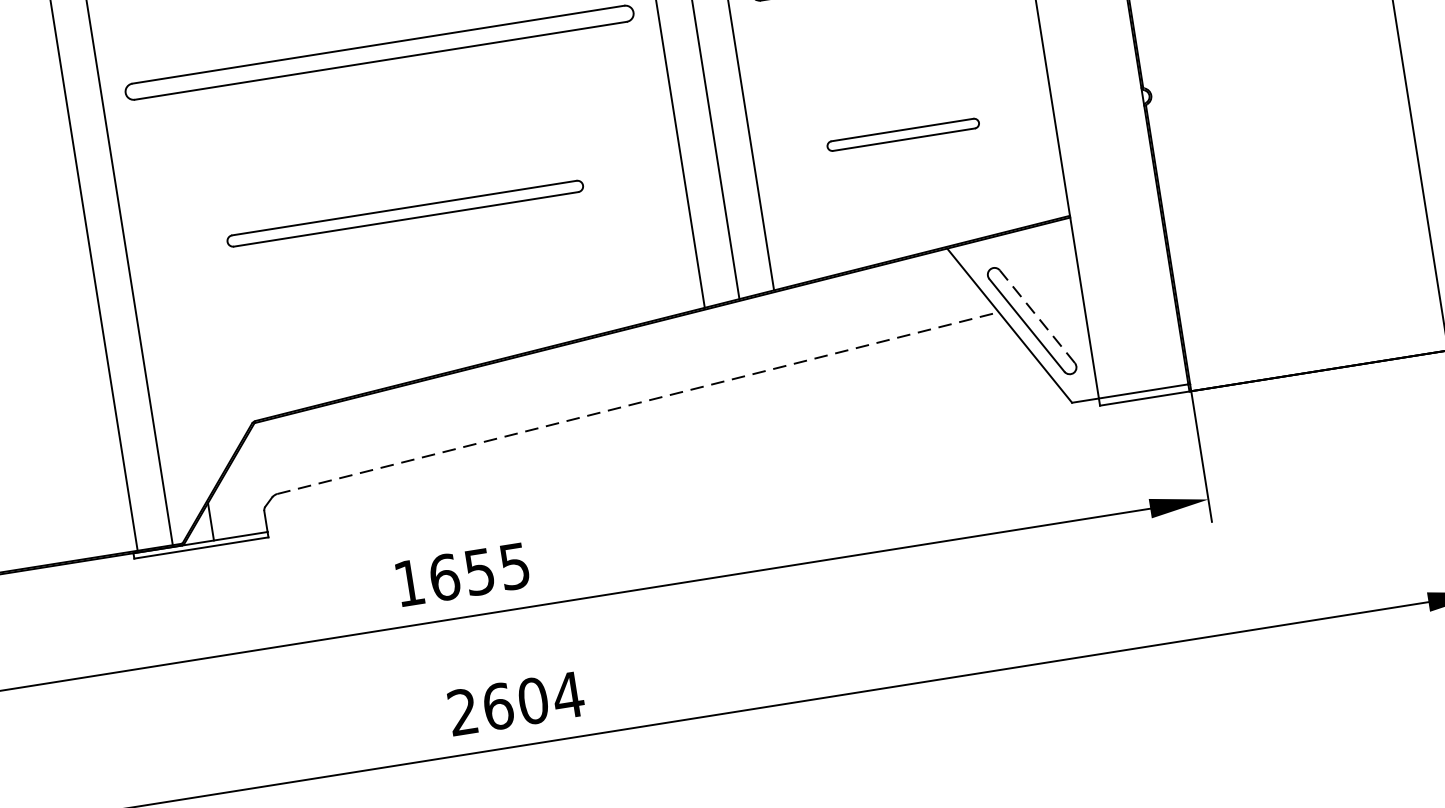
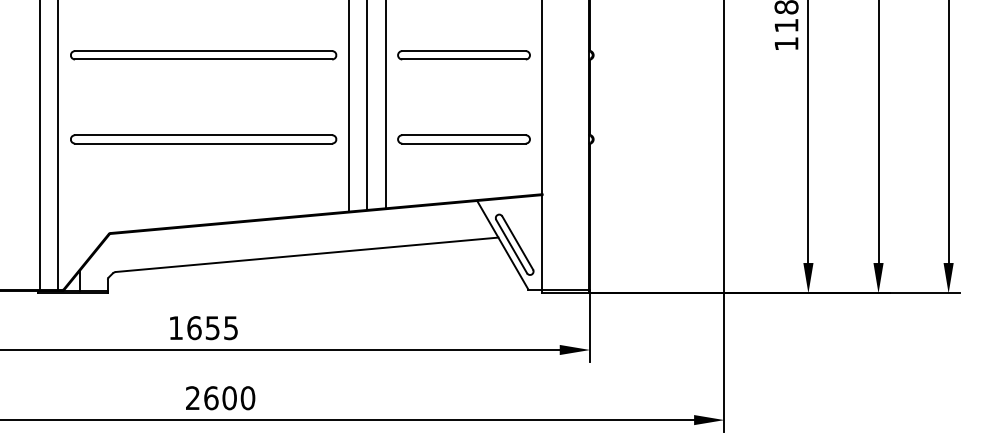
part: (902, 135) -> (463, 139), size x1.67
part: (404, 213) -> (203, 139), size x1.43
line: (1037, 317) -> (517, 243), dashed -> solid
line: (638, 402) -> (307, 254), dashed -> solid
text: (567, 696) -> (247, 398), 2604 -> 2600

